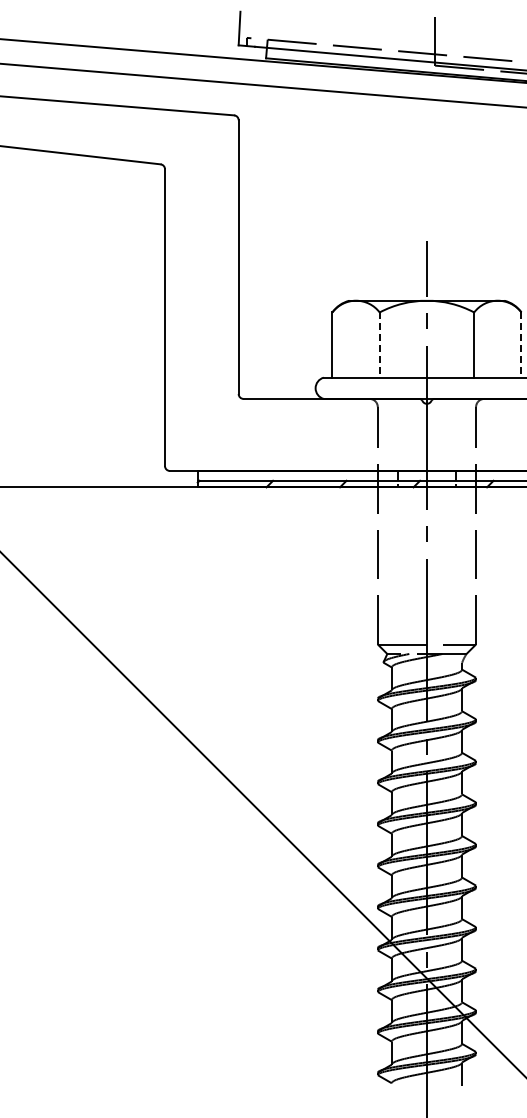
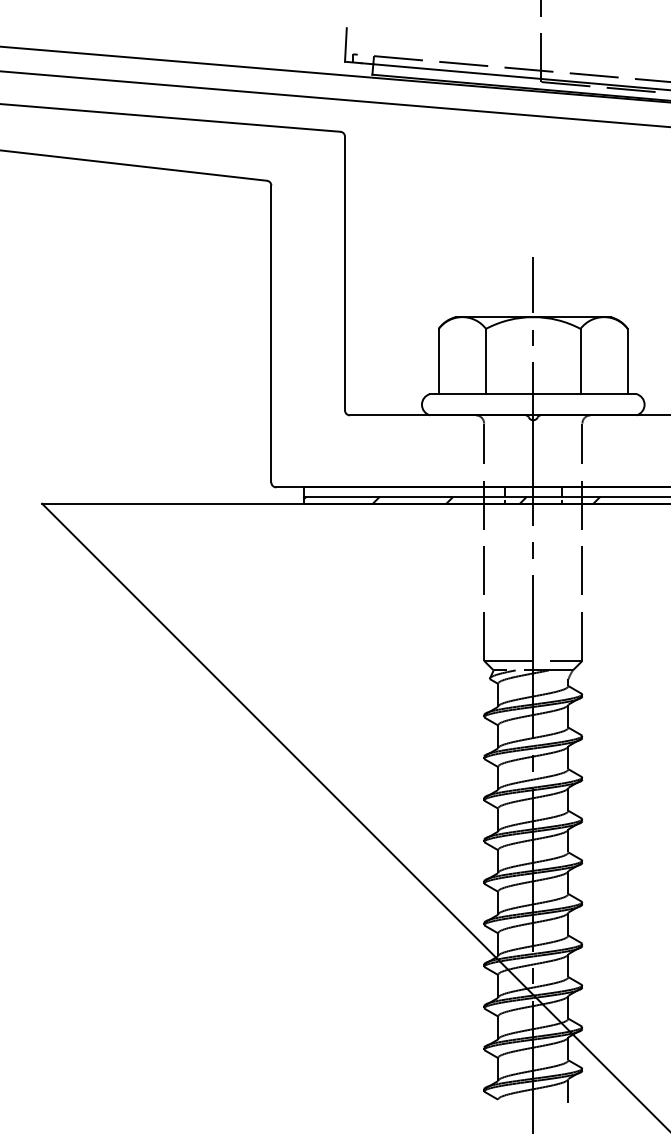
line: (380, 345) -> (486, 361), dashed -> solid
line: (521, 345) -> (627, 361), dashed -> solid

